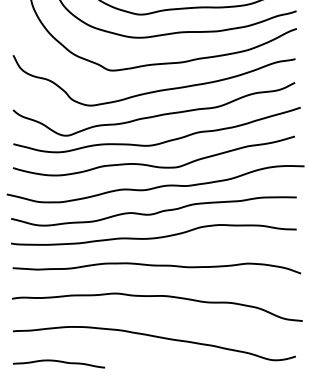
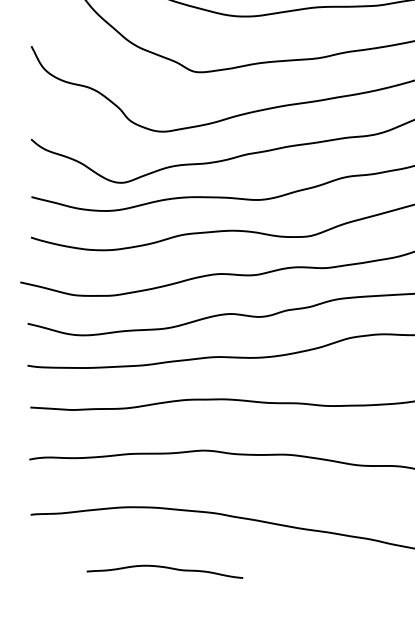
curve: (59, 362) -> (165, 569), moved

